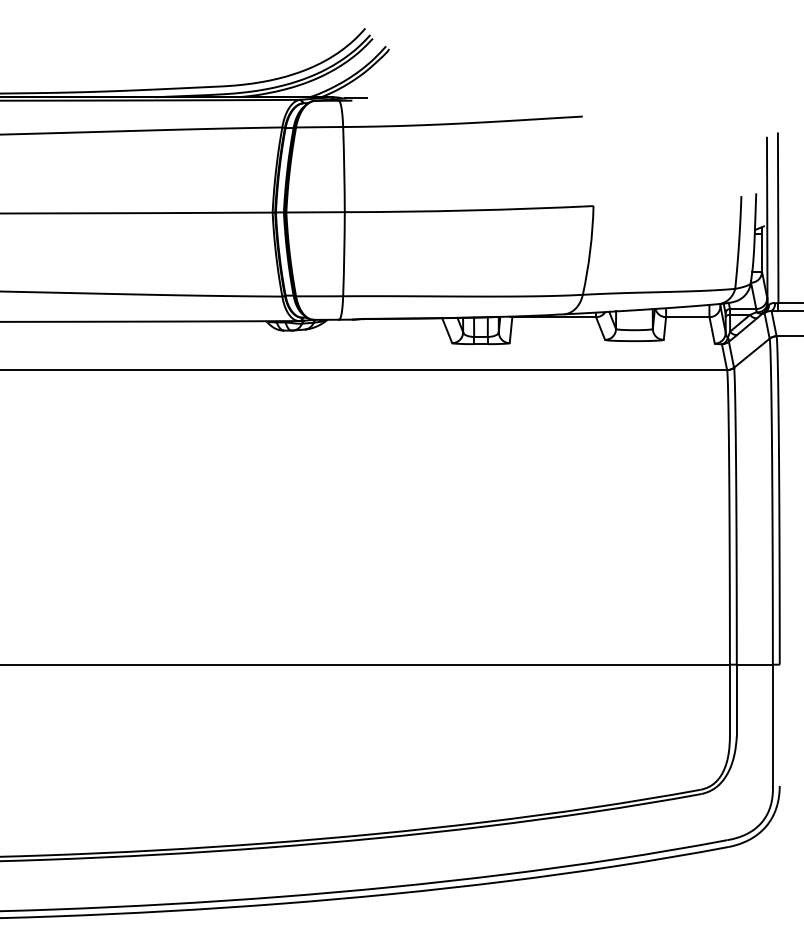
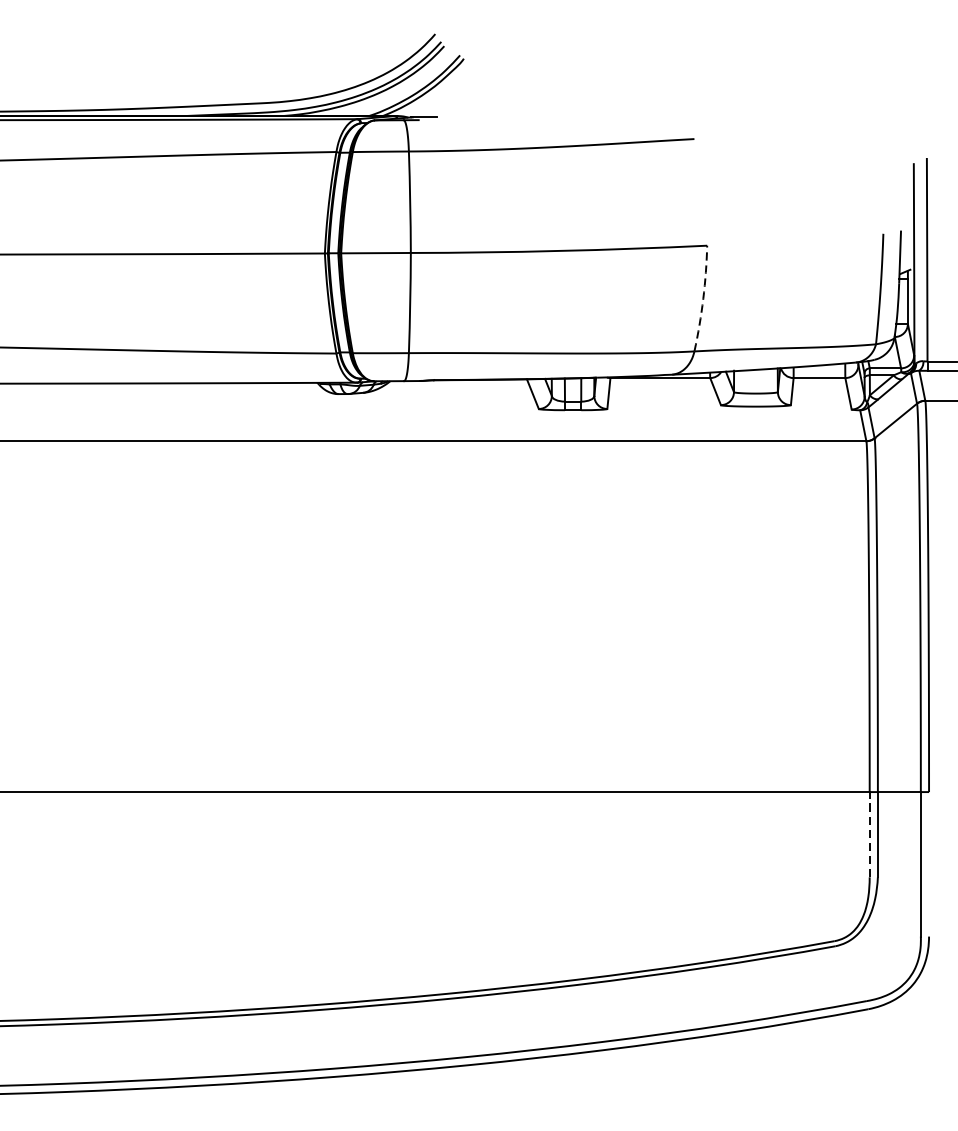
arc: (590, 250) -> (703, 298), solid -> dashed
line: (729, 700) -> (869, 834), solid -> dashed

